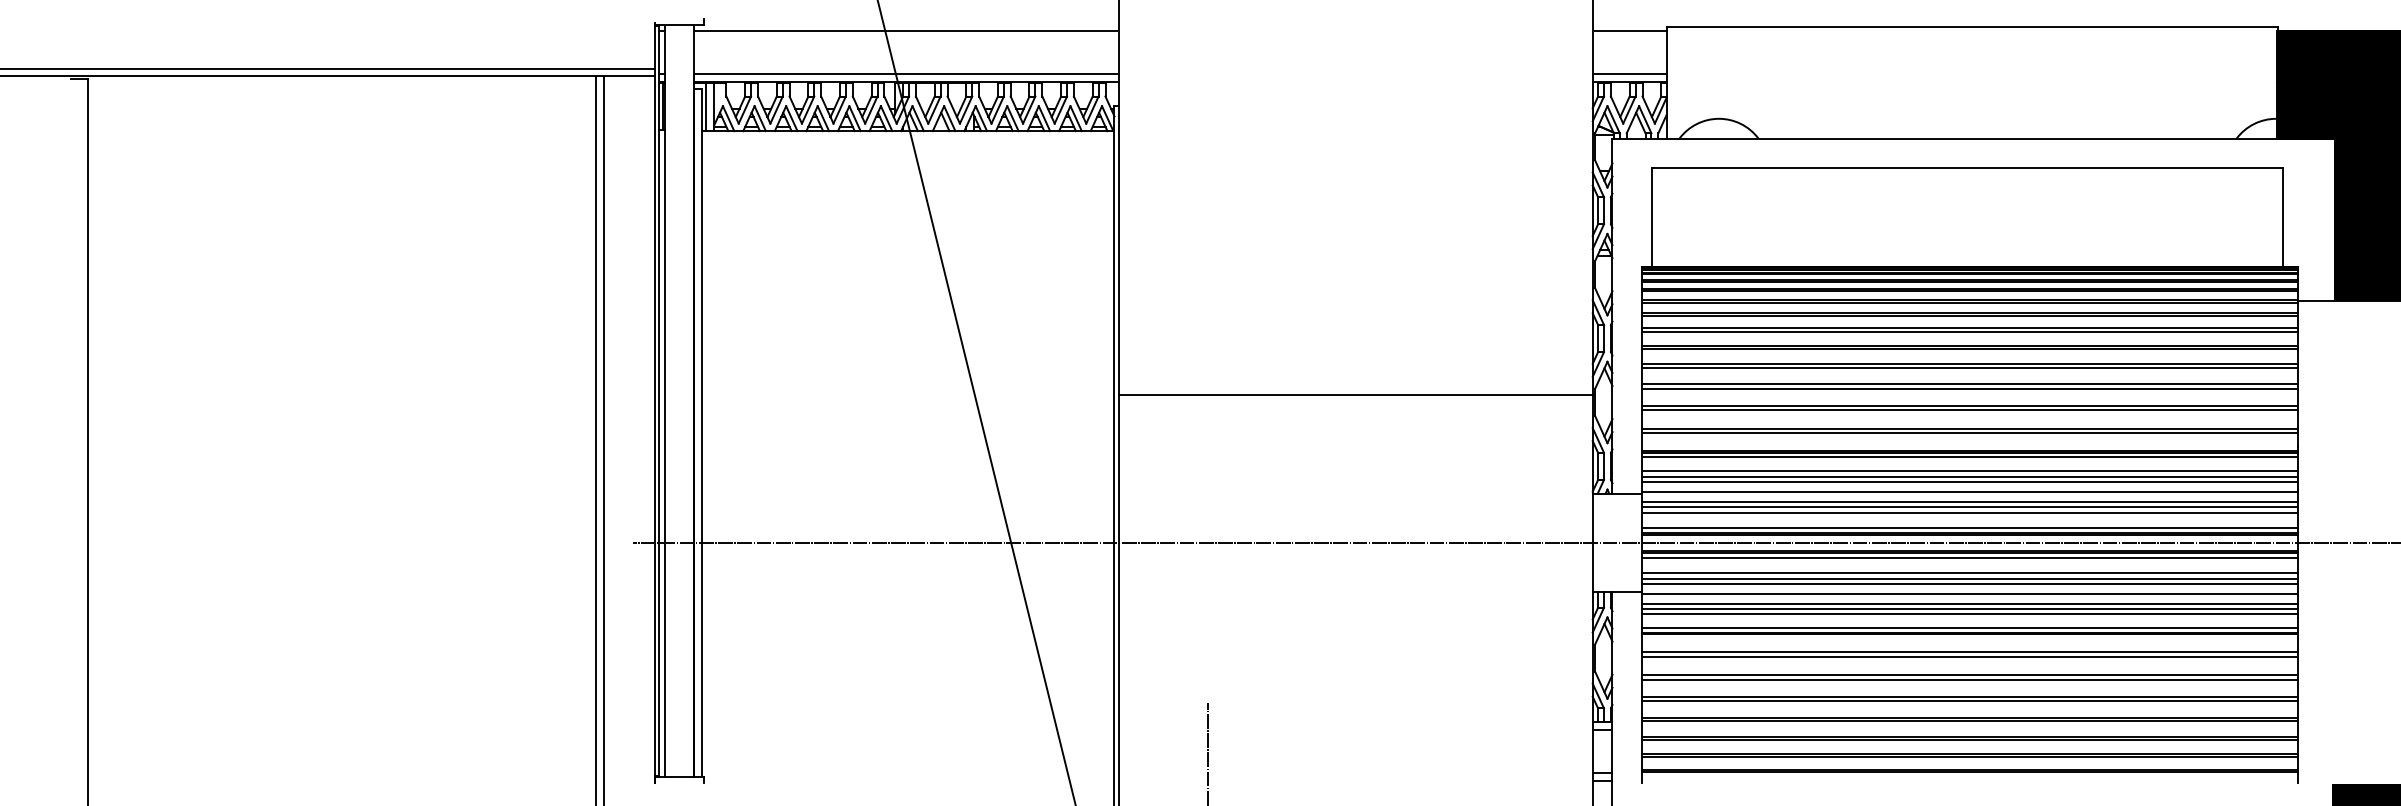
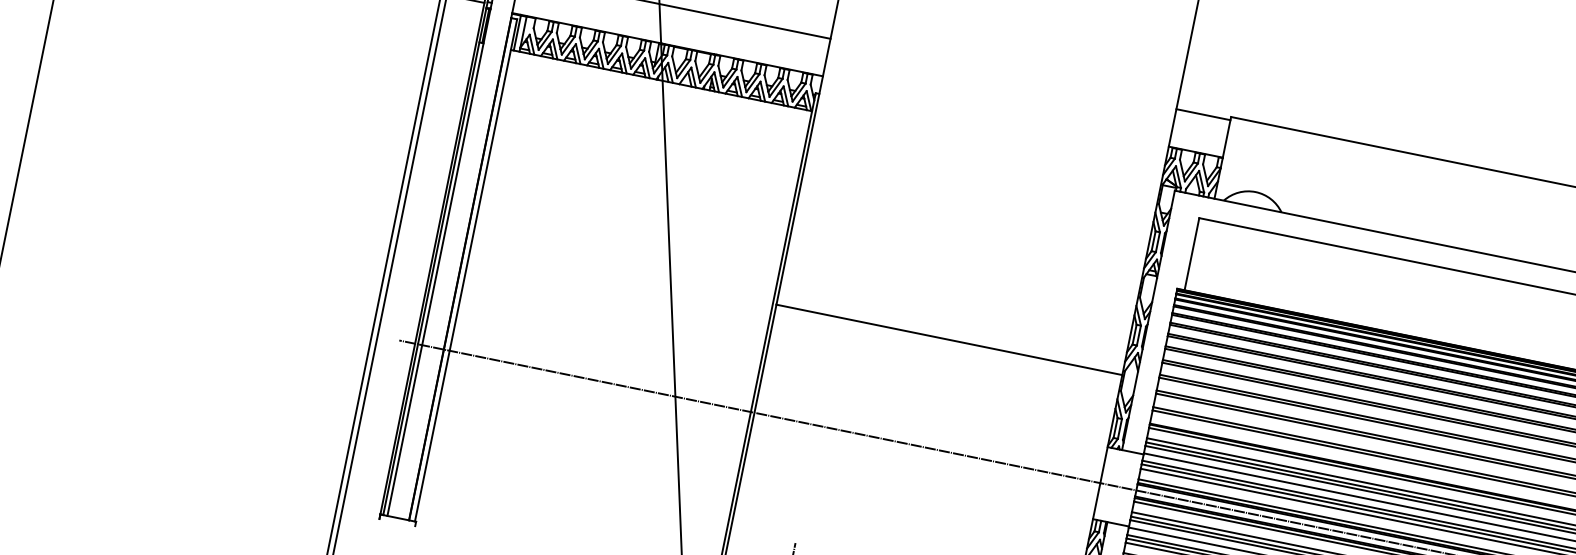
line: (906, 74) -> (668, 38), removed
line: (1629, 74) -> (1196, 146), removed

